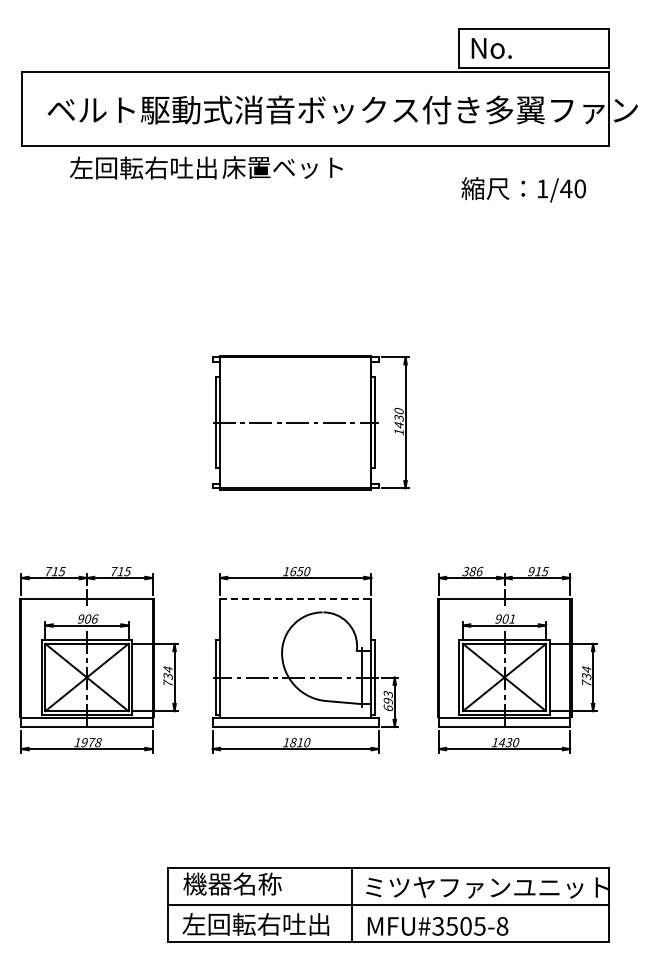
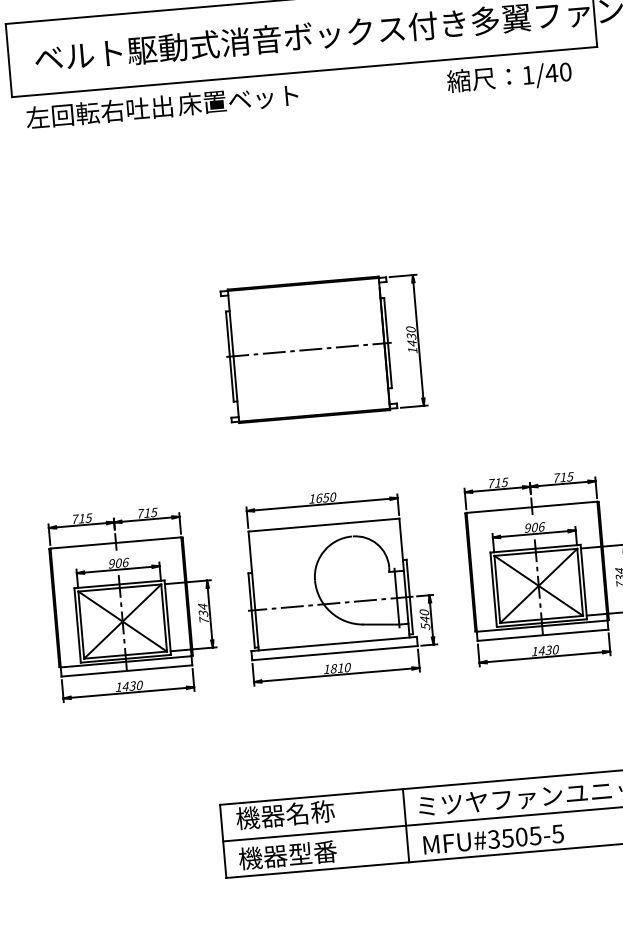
text: (206, 167) -> (162, 106), moved
text: (523, 189) -> (509, 77), moved
text: (472, 571) -> (497, 482), 386 -> 715
text: (531, 571) -> (556, 477), 915 -> 715
line: (295, 598) -> (323, 525), dashed -> solid
text: (512, 618) -> (541, 526), 901 -> 906
text: (387, 701) -> (424, 619), 693 -> 540
text: (91, 742) -> (132, 685), 1978 -> 1430
text: (255, 923) -> (311, 852), 左回転右吐出 -> 機器型番
text: (502, 926) -> (557, 834), MFU#3505-8 -> MFU#3505-5

